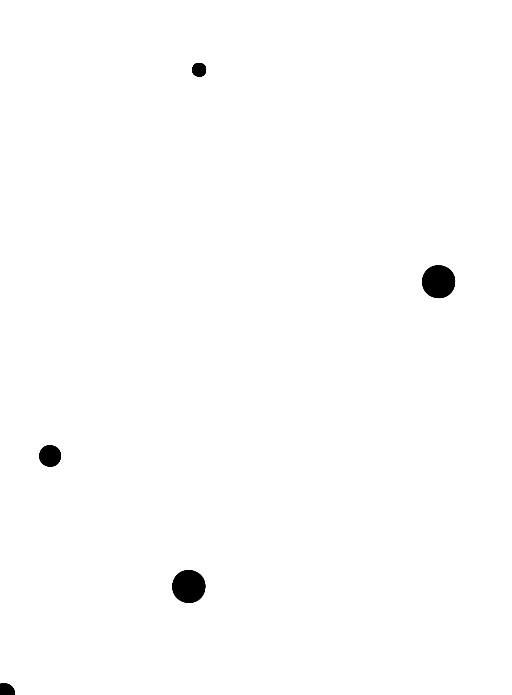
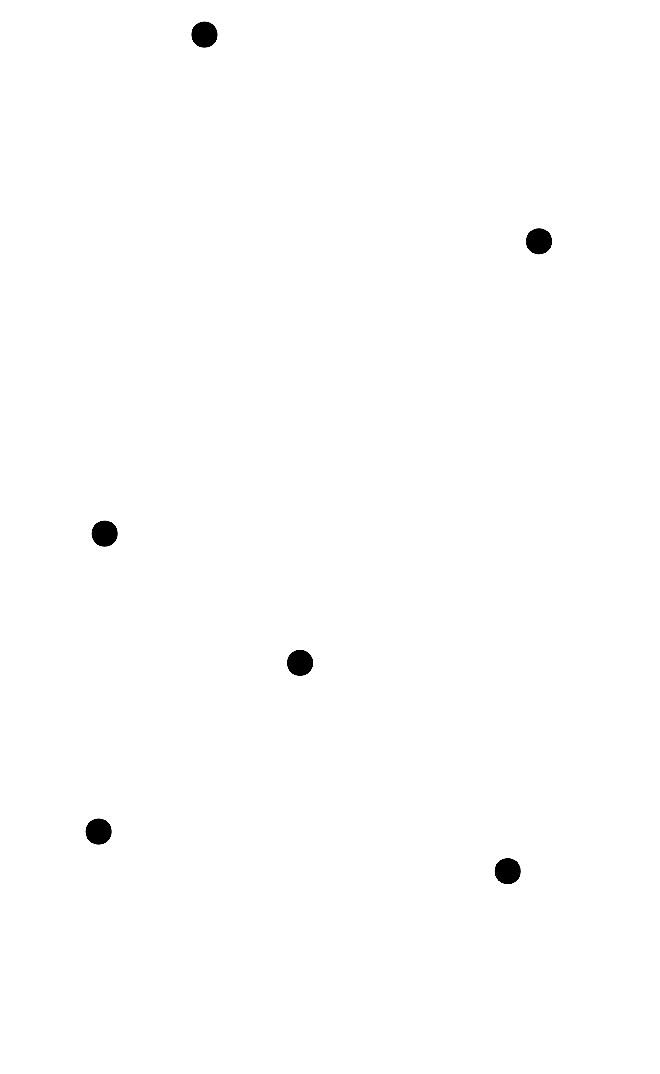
part: (199, 69) -> (204, 34), size x1.67
part: (438, 281) -> (538, 241), size x0.62
part: (188, 586) -> (299, 662), size x0.62

